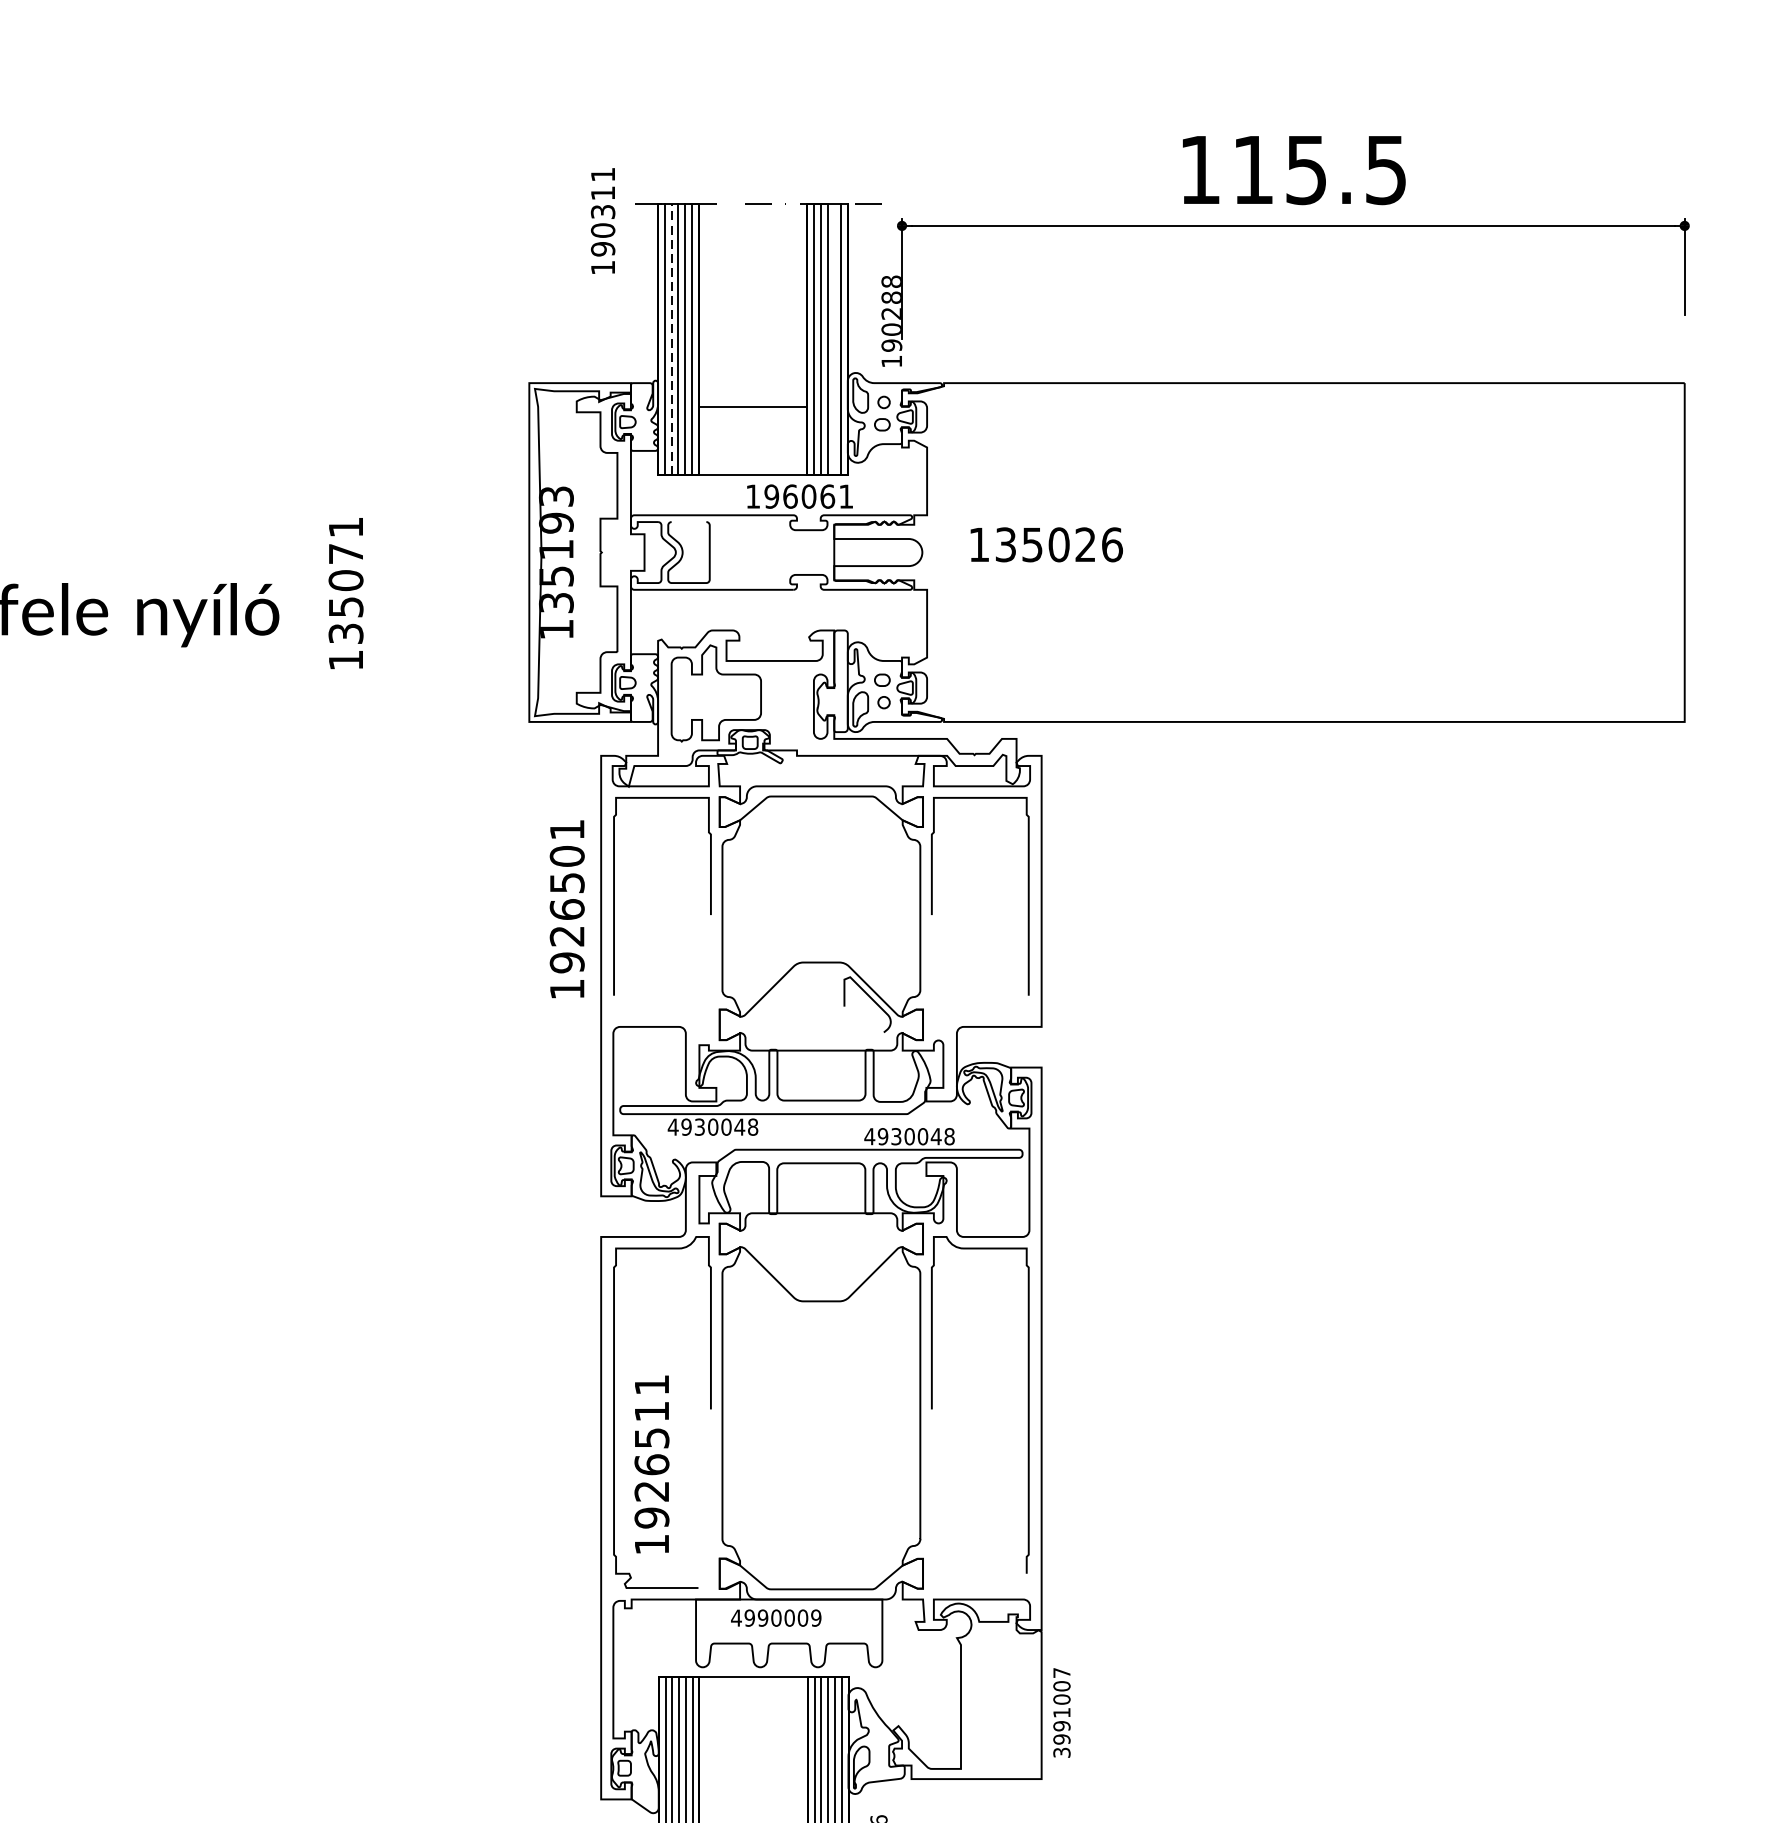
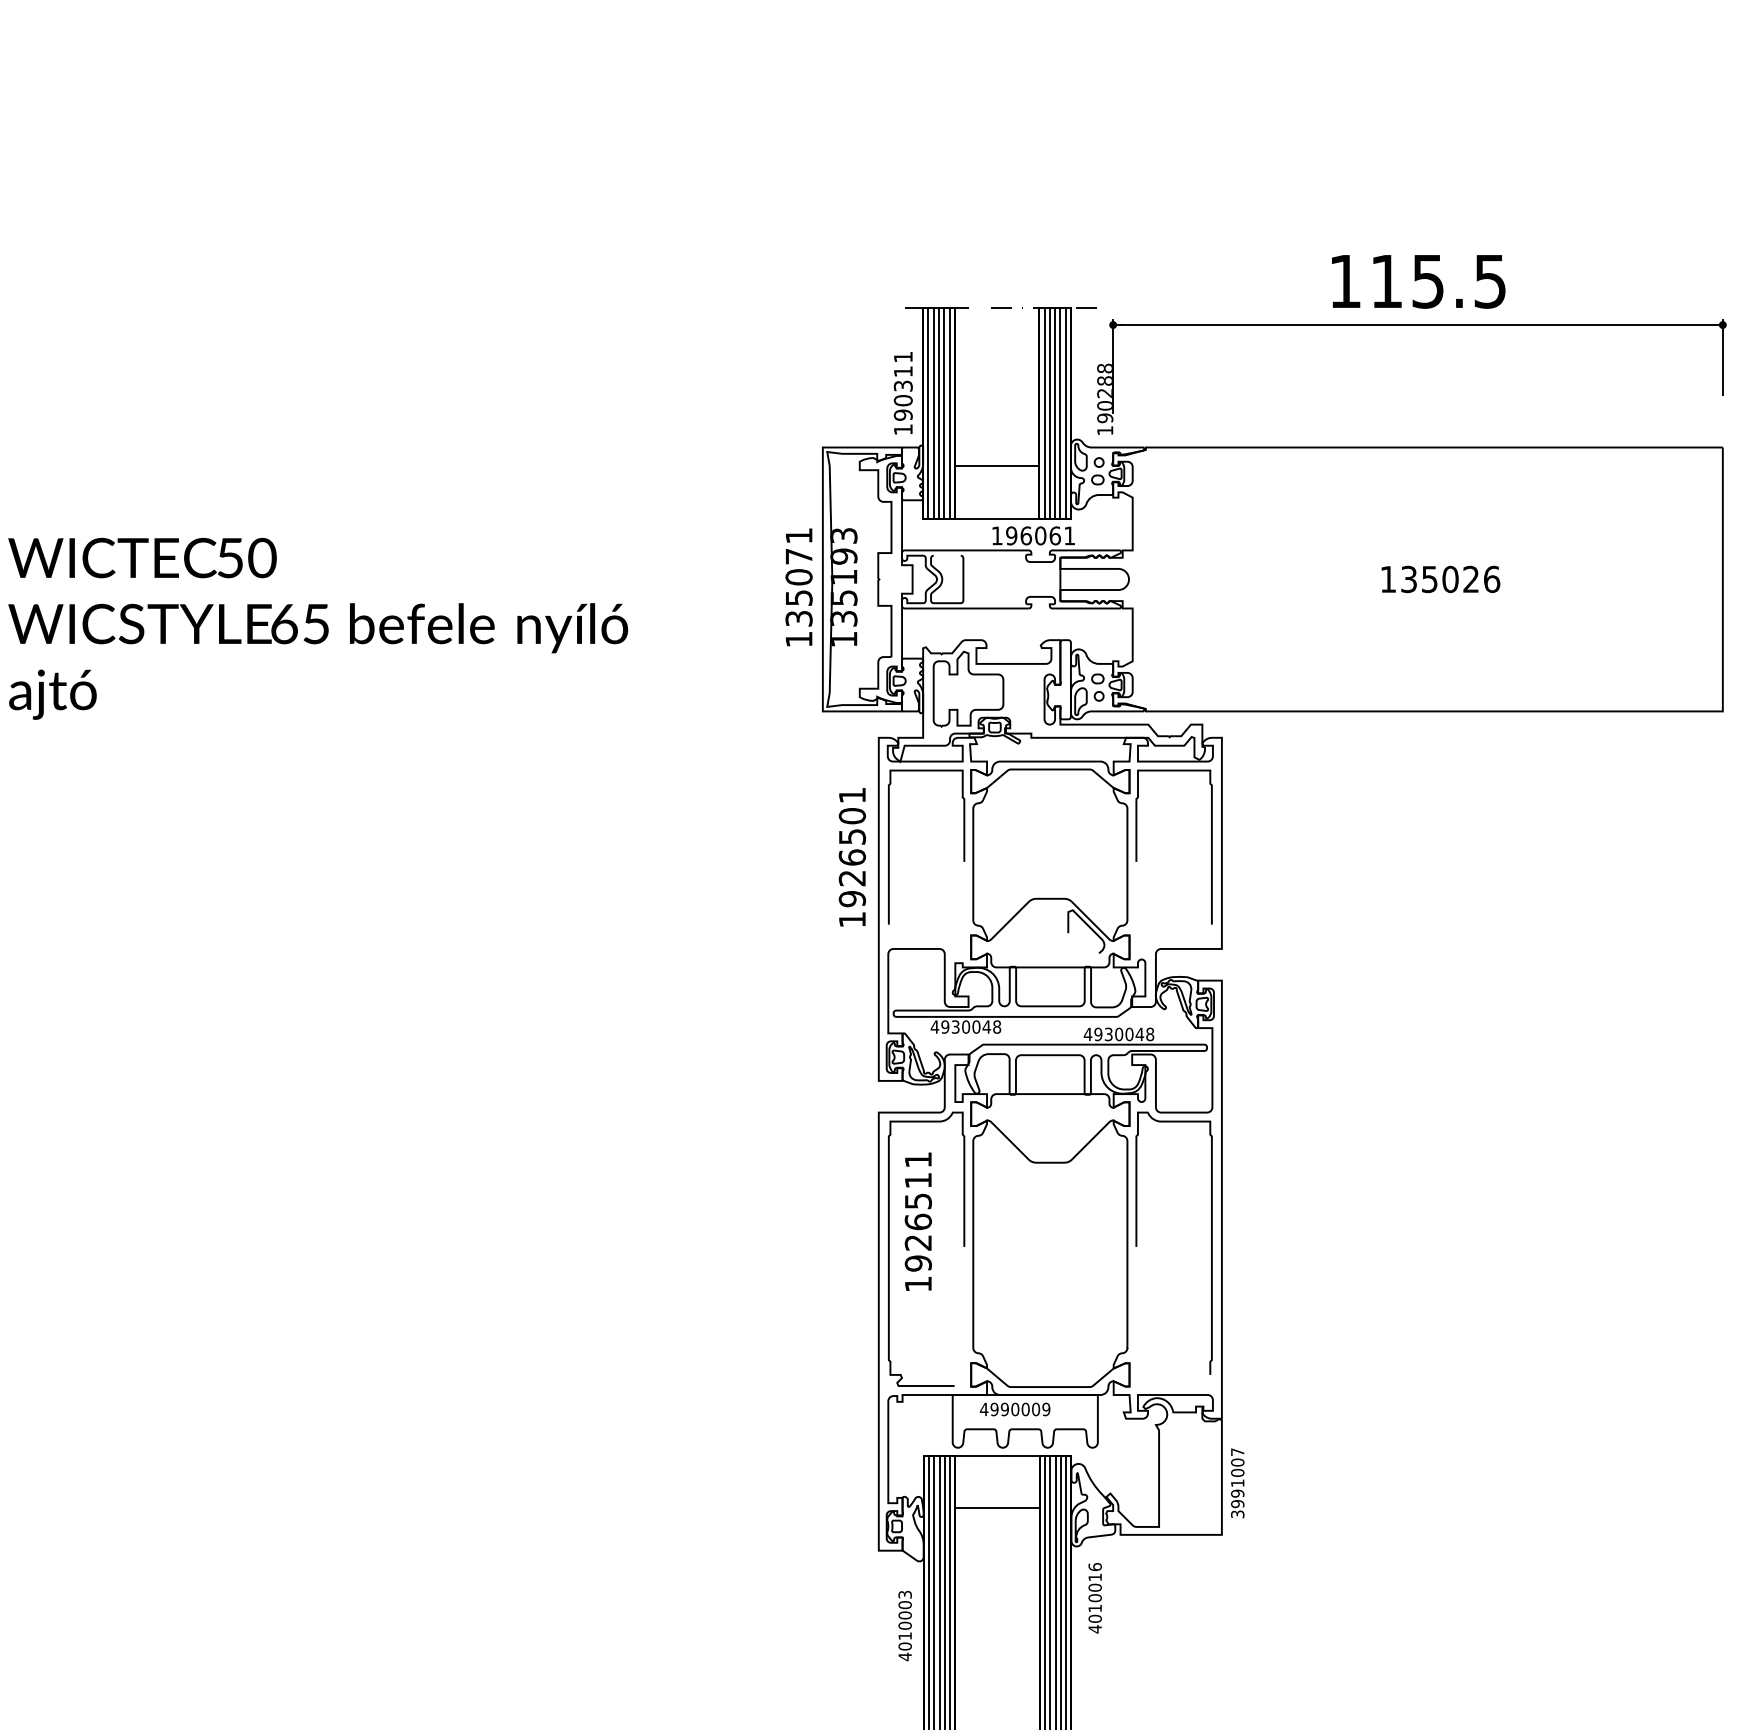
text: (602, 221) -> (902, 393), moved
line: (834, 338) -> (1060, 412), added
line: (671, 339) -> (933, 413), dashed -> solid
text: (1046, 544) -> (1440, 579), moved
text: (345, 593) -> (798, 587), moved
text: (650, 1464) -> (917, 1221), moved
line: (753, 1745) -> (997, 1508), added

